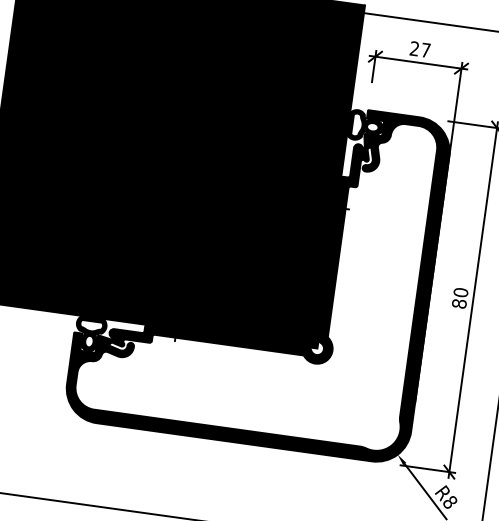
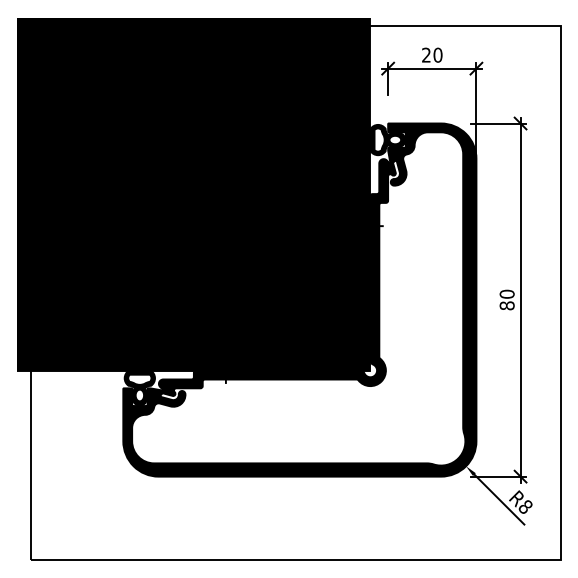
text: (425, 49) -> (437, 54), 27 -> 20

